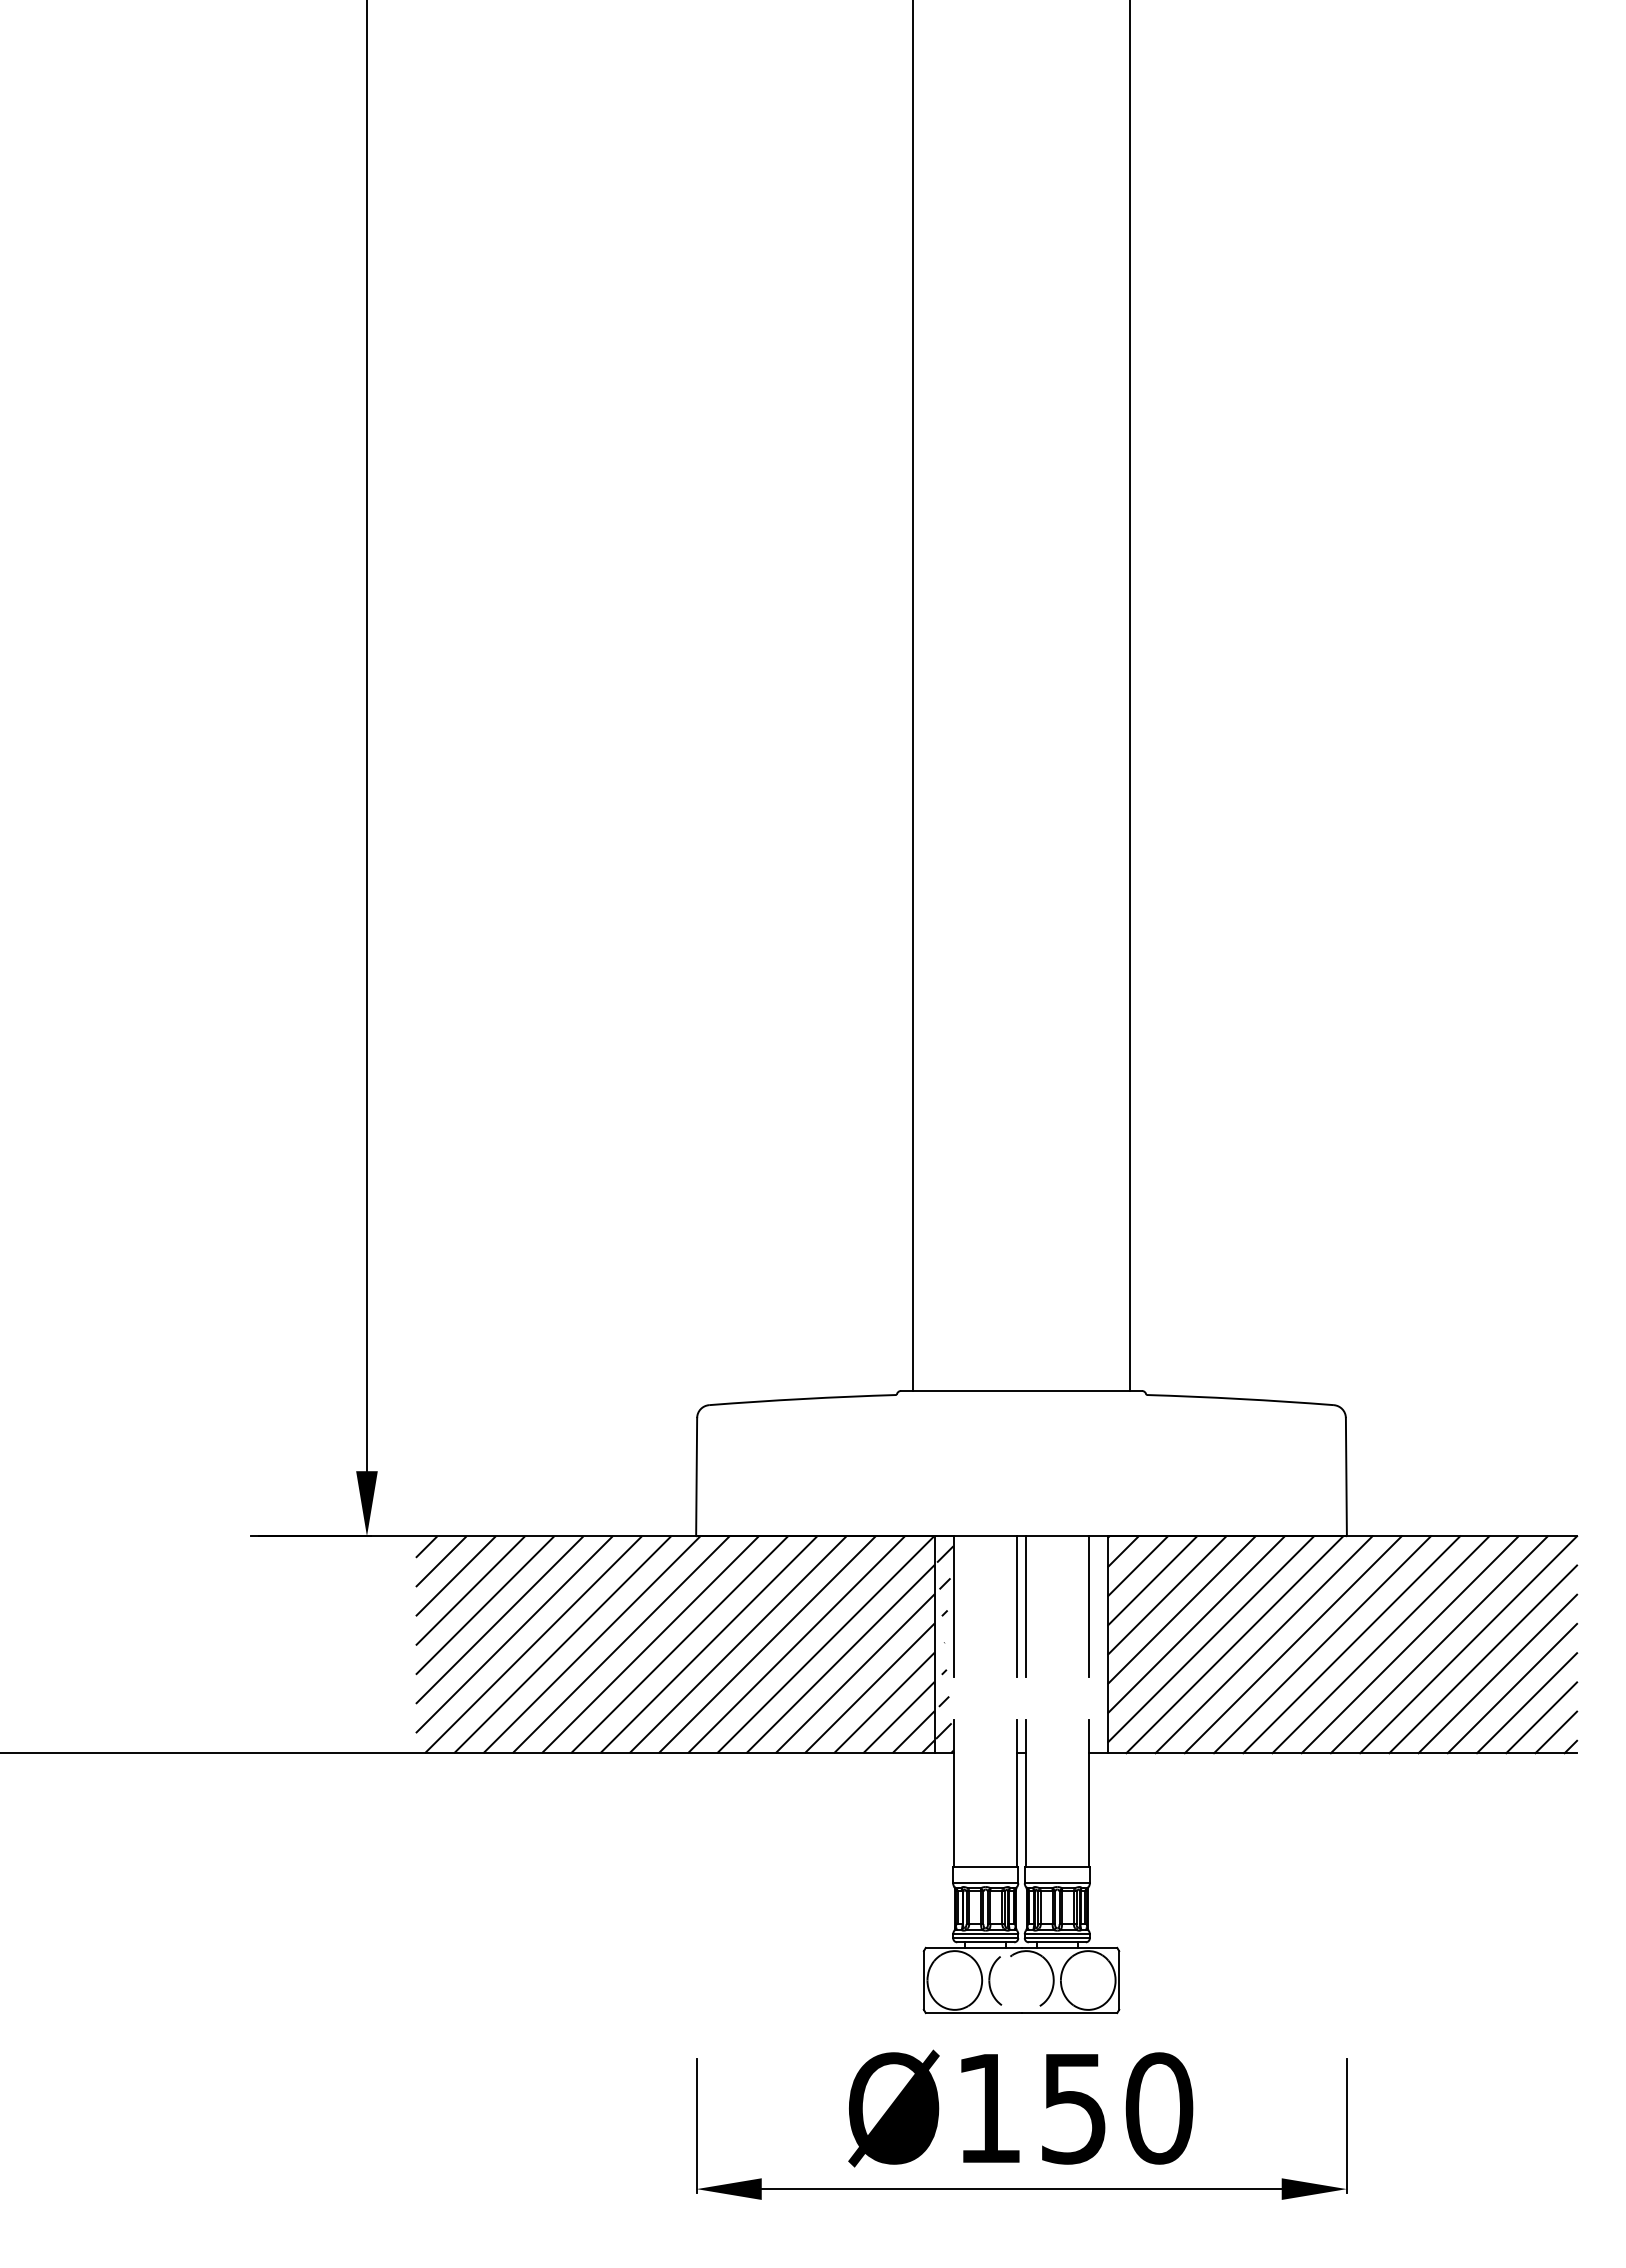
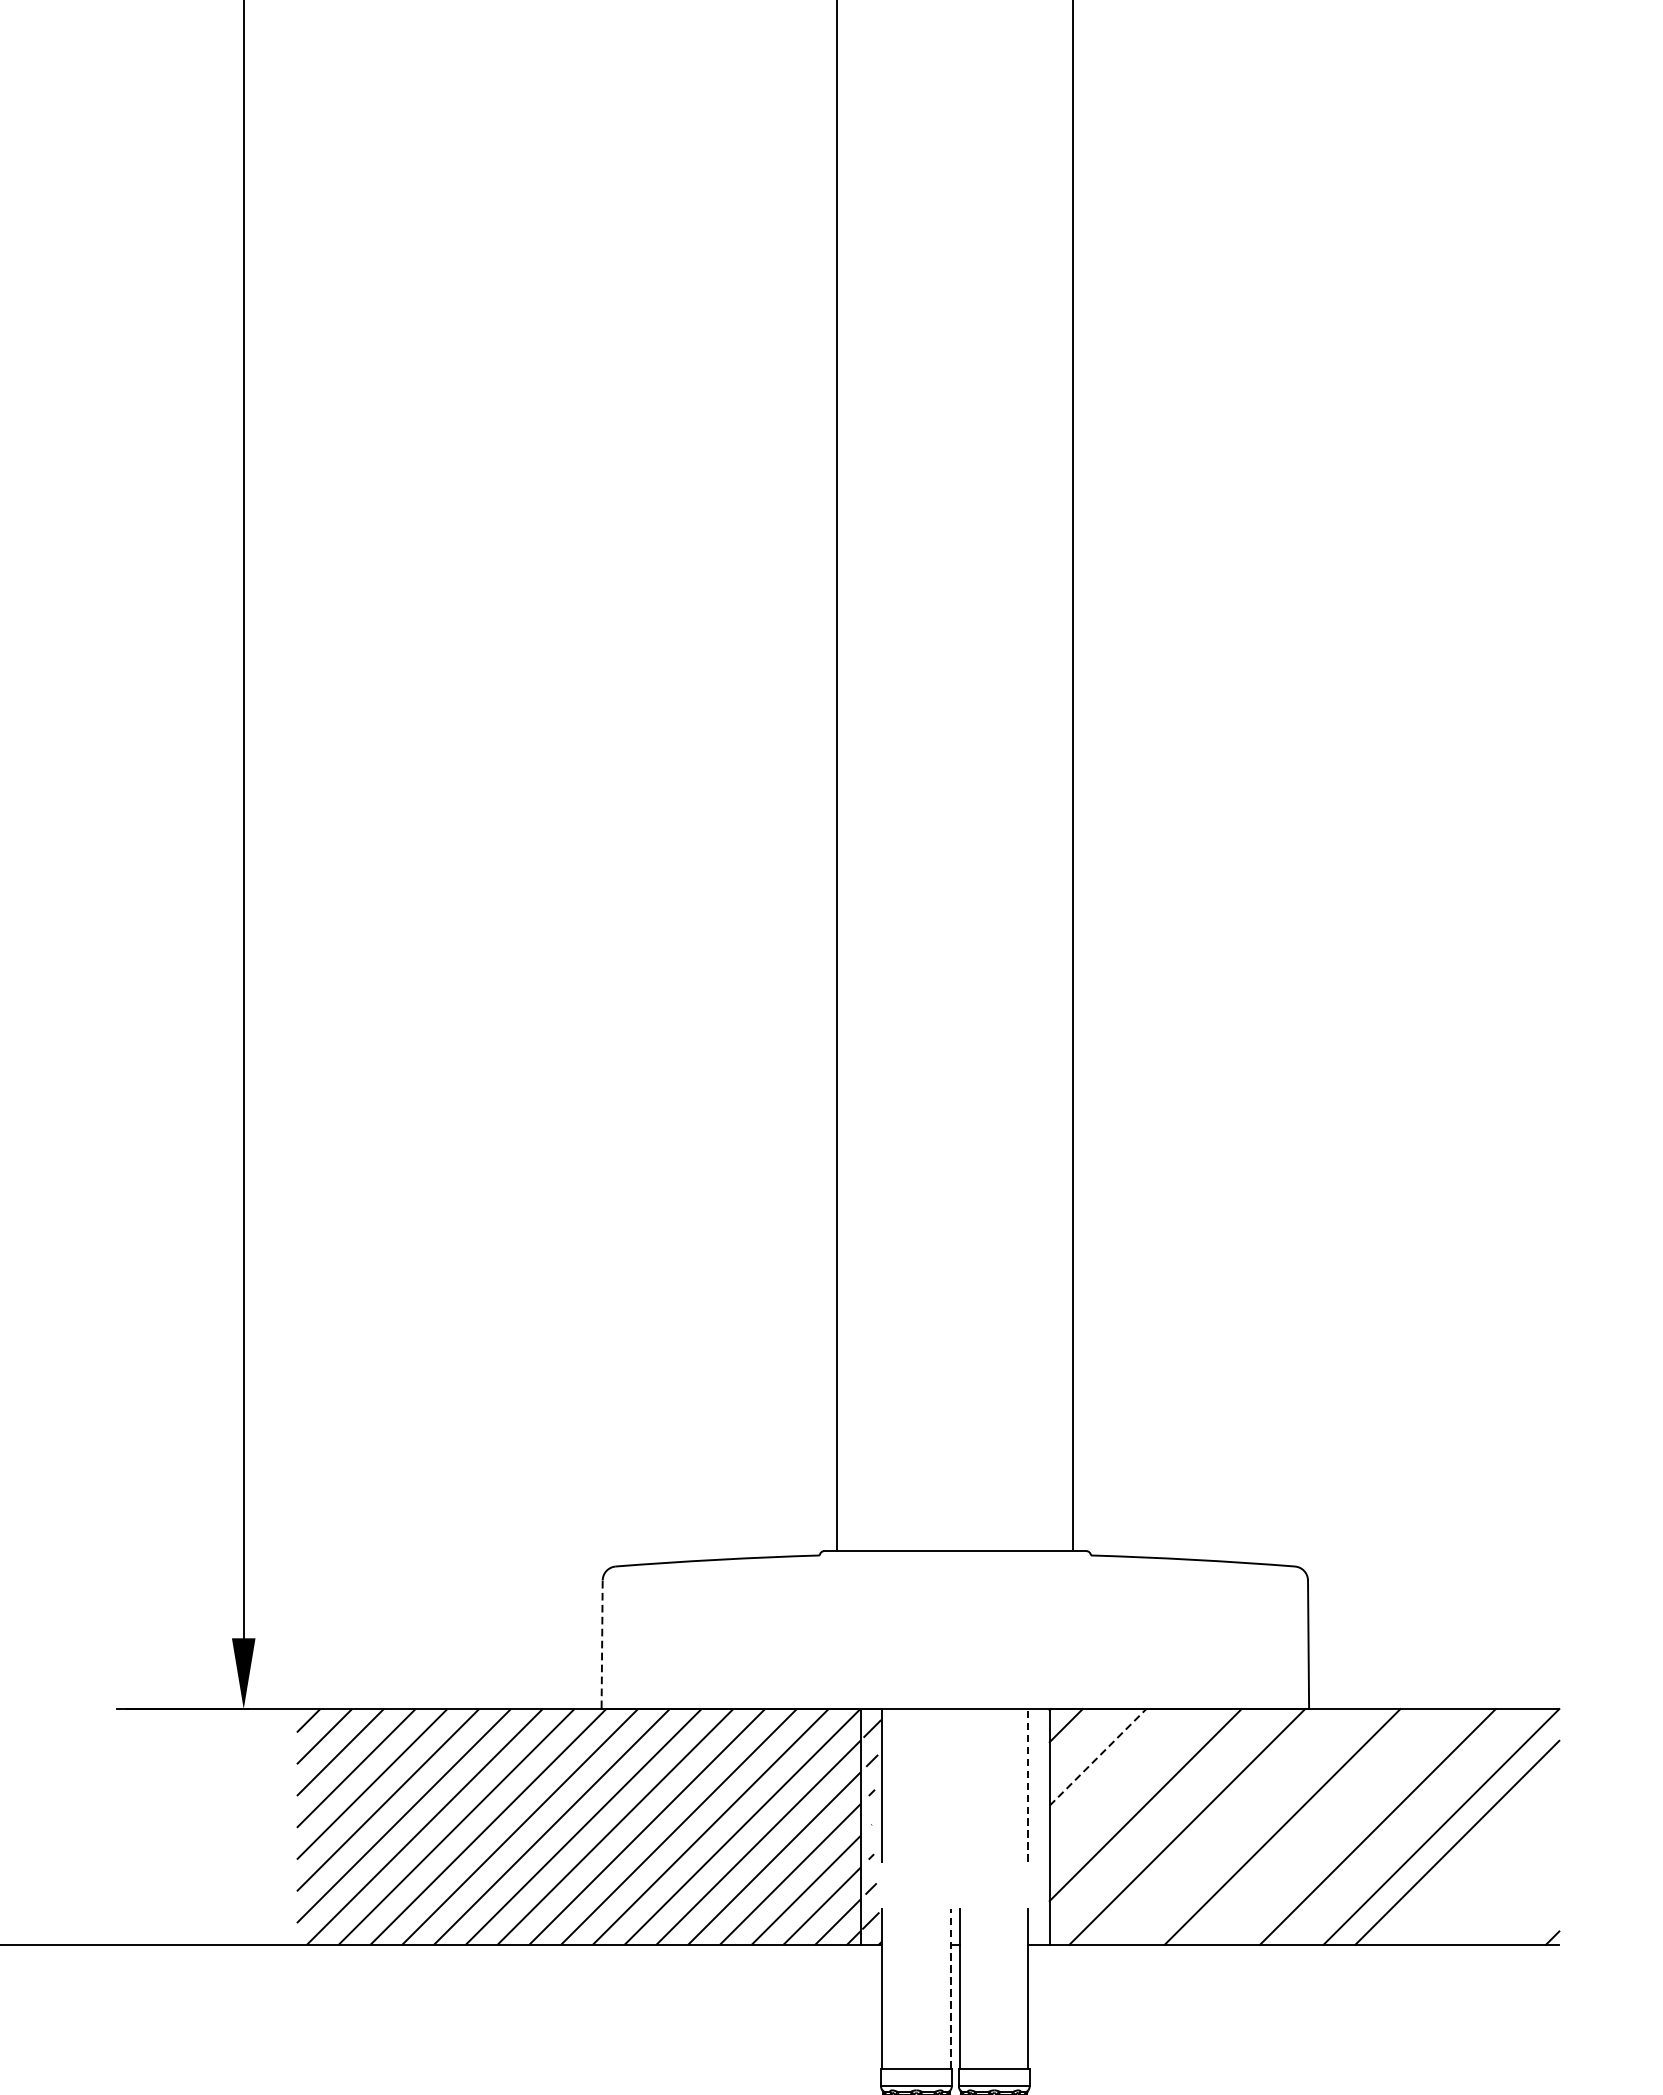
line: (696, 1476) -> (601, 1644), solid -> dashed
line: (1137, 1565) -> (1081, 1740), removed
line: (1152, 1580) -> (1097, 1757), solid -> dashed
line: (1167, 1595) -> (1114, 1773), removed
line: (1017, 1606) -> (950, 1785), removed
line: (1025, 1606) -> (959, 1785), removed
line: (1088, 1606) -> (1028, 1785), solid -> dashed
line: (1181, 1609) -> (1129, 1788), removed
line: (1211, 1639) -> (1161, 1821), removed
line: (1263, 1644) -> (1218, 1826), removed
line: (1292, 1644) -> (1249, 1826), removed
line: (1351, 1644) -> (1314, 1826), removed
line: (1380, 1644) -> (1345, 1826), removed
line: (1438, 1644) -> (1408, 1826), removed
line: (1497, 1673) -> (1472, 1858), removed
line: (1512, 1688) -> (1489, 1874), removed
line: (1527, 1703) -> (1505, 1890), removed
line: (1541, 1717) -> (1520, 1906), removed
line: (1556, 1732) -> (1536, 1922), removed
line: (1017, 1793) -> (950, 1988), solid -> dashed

